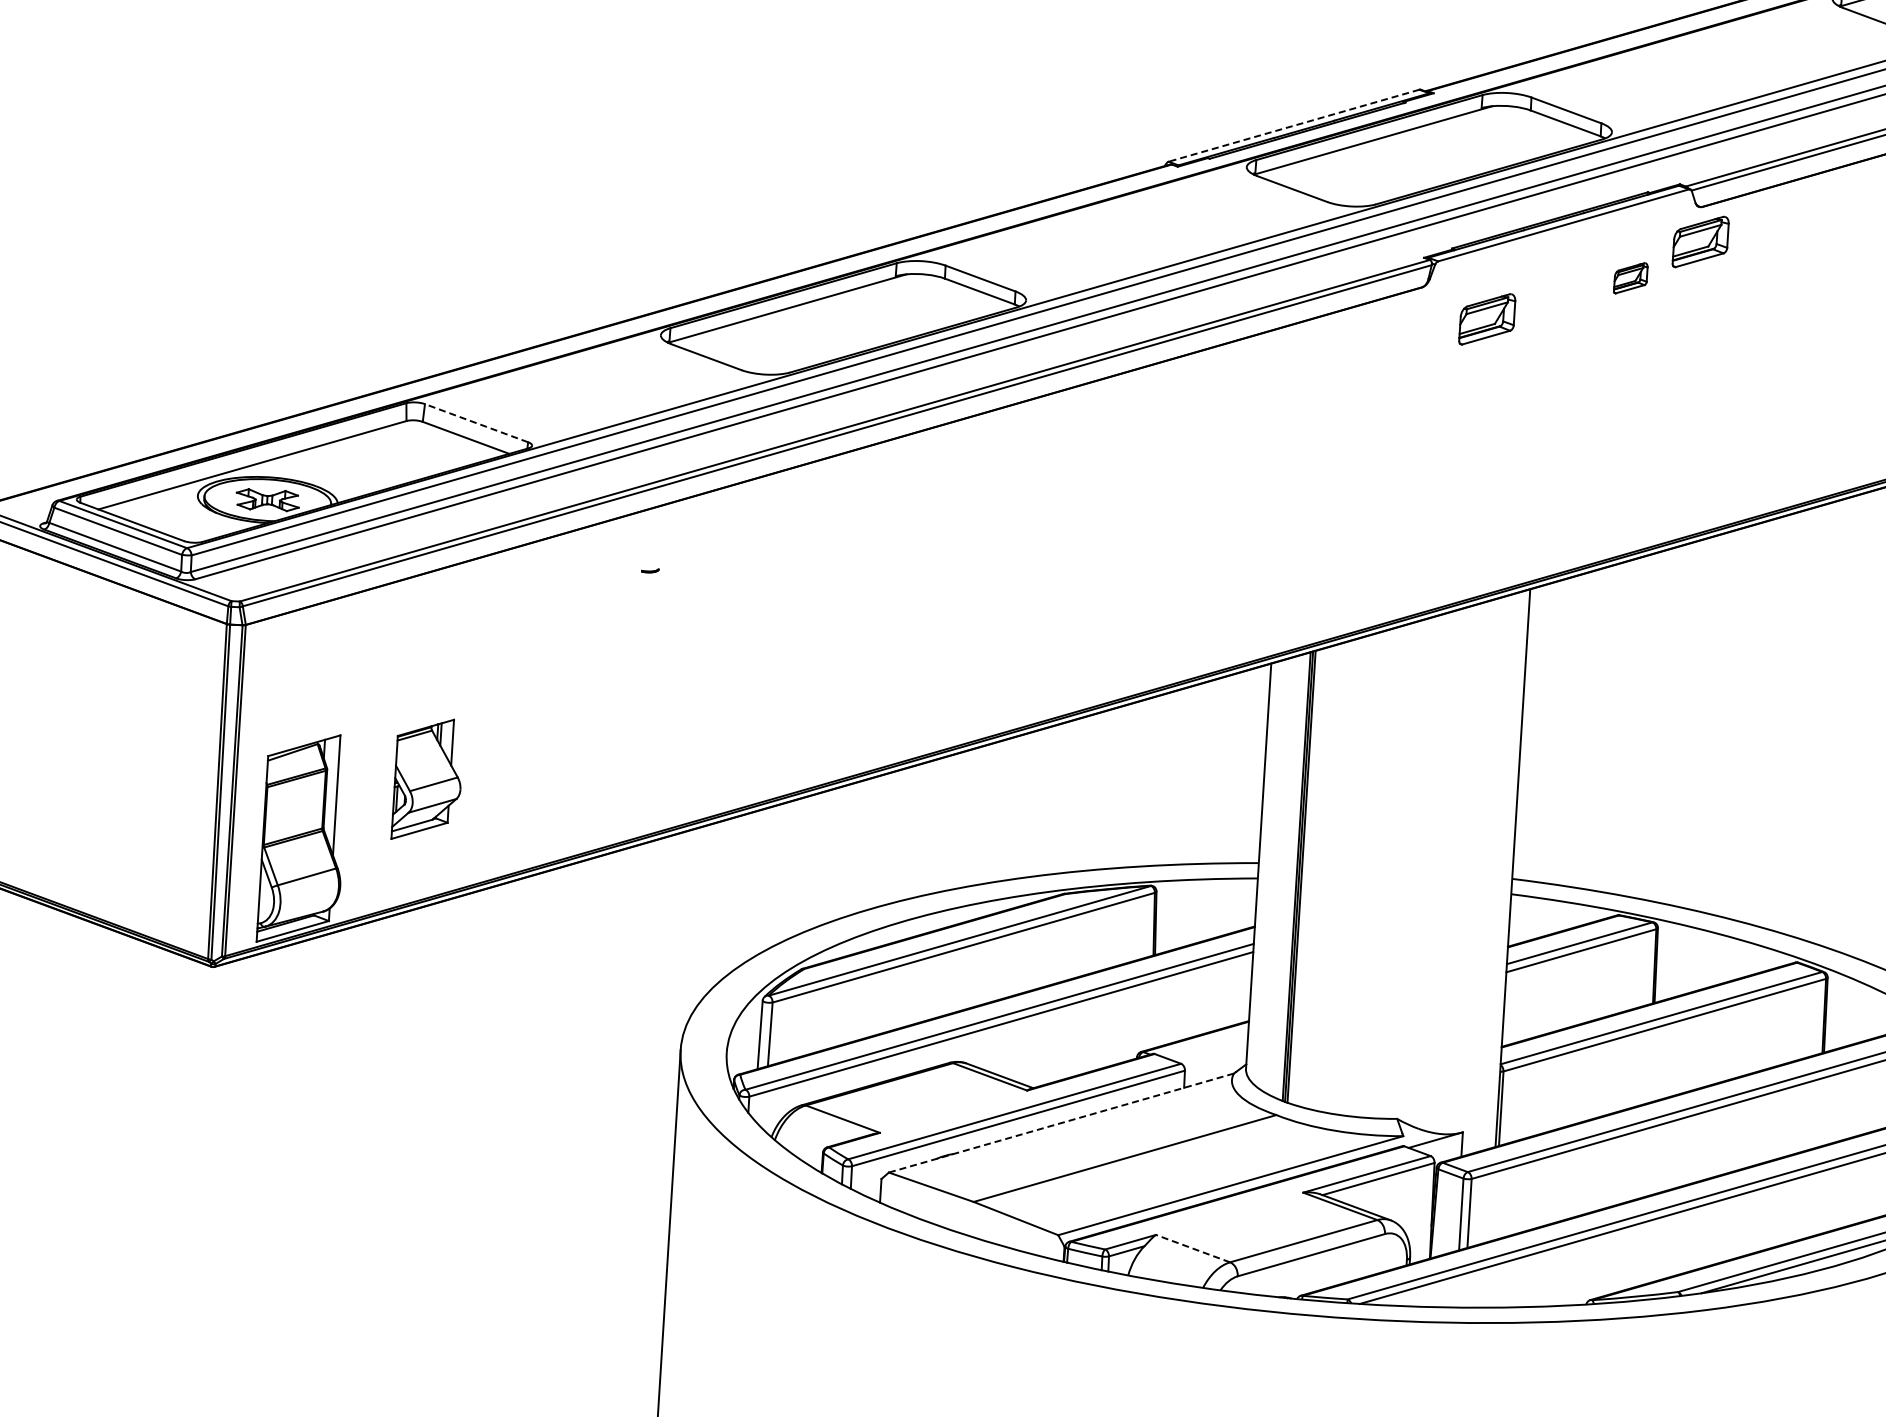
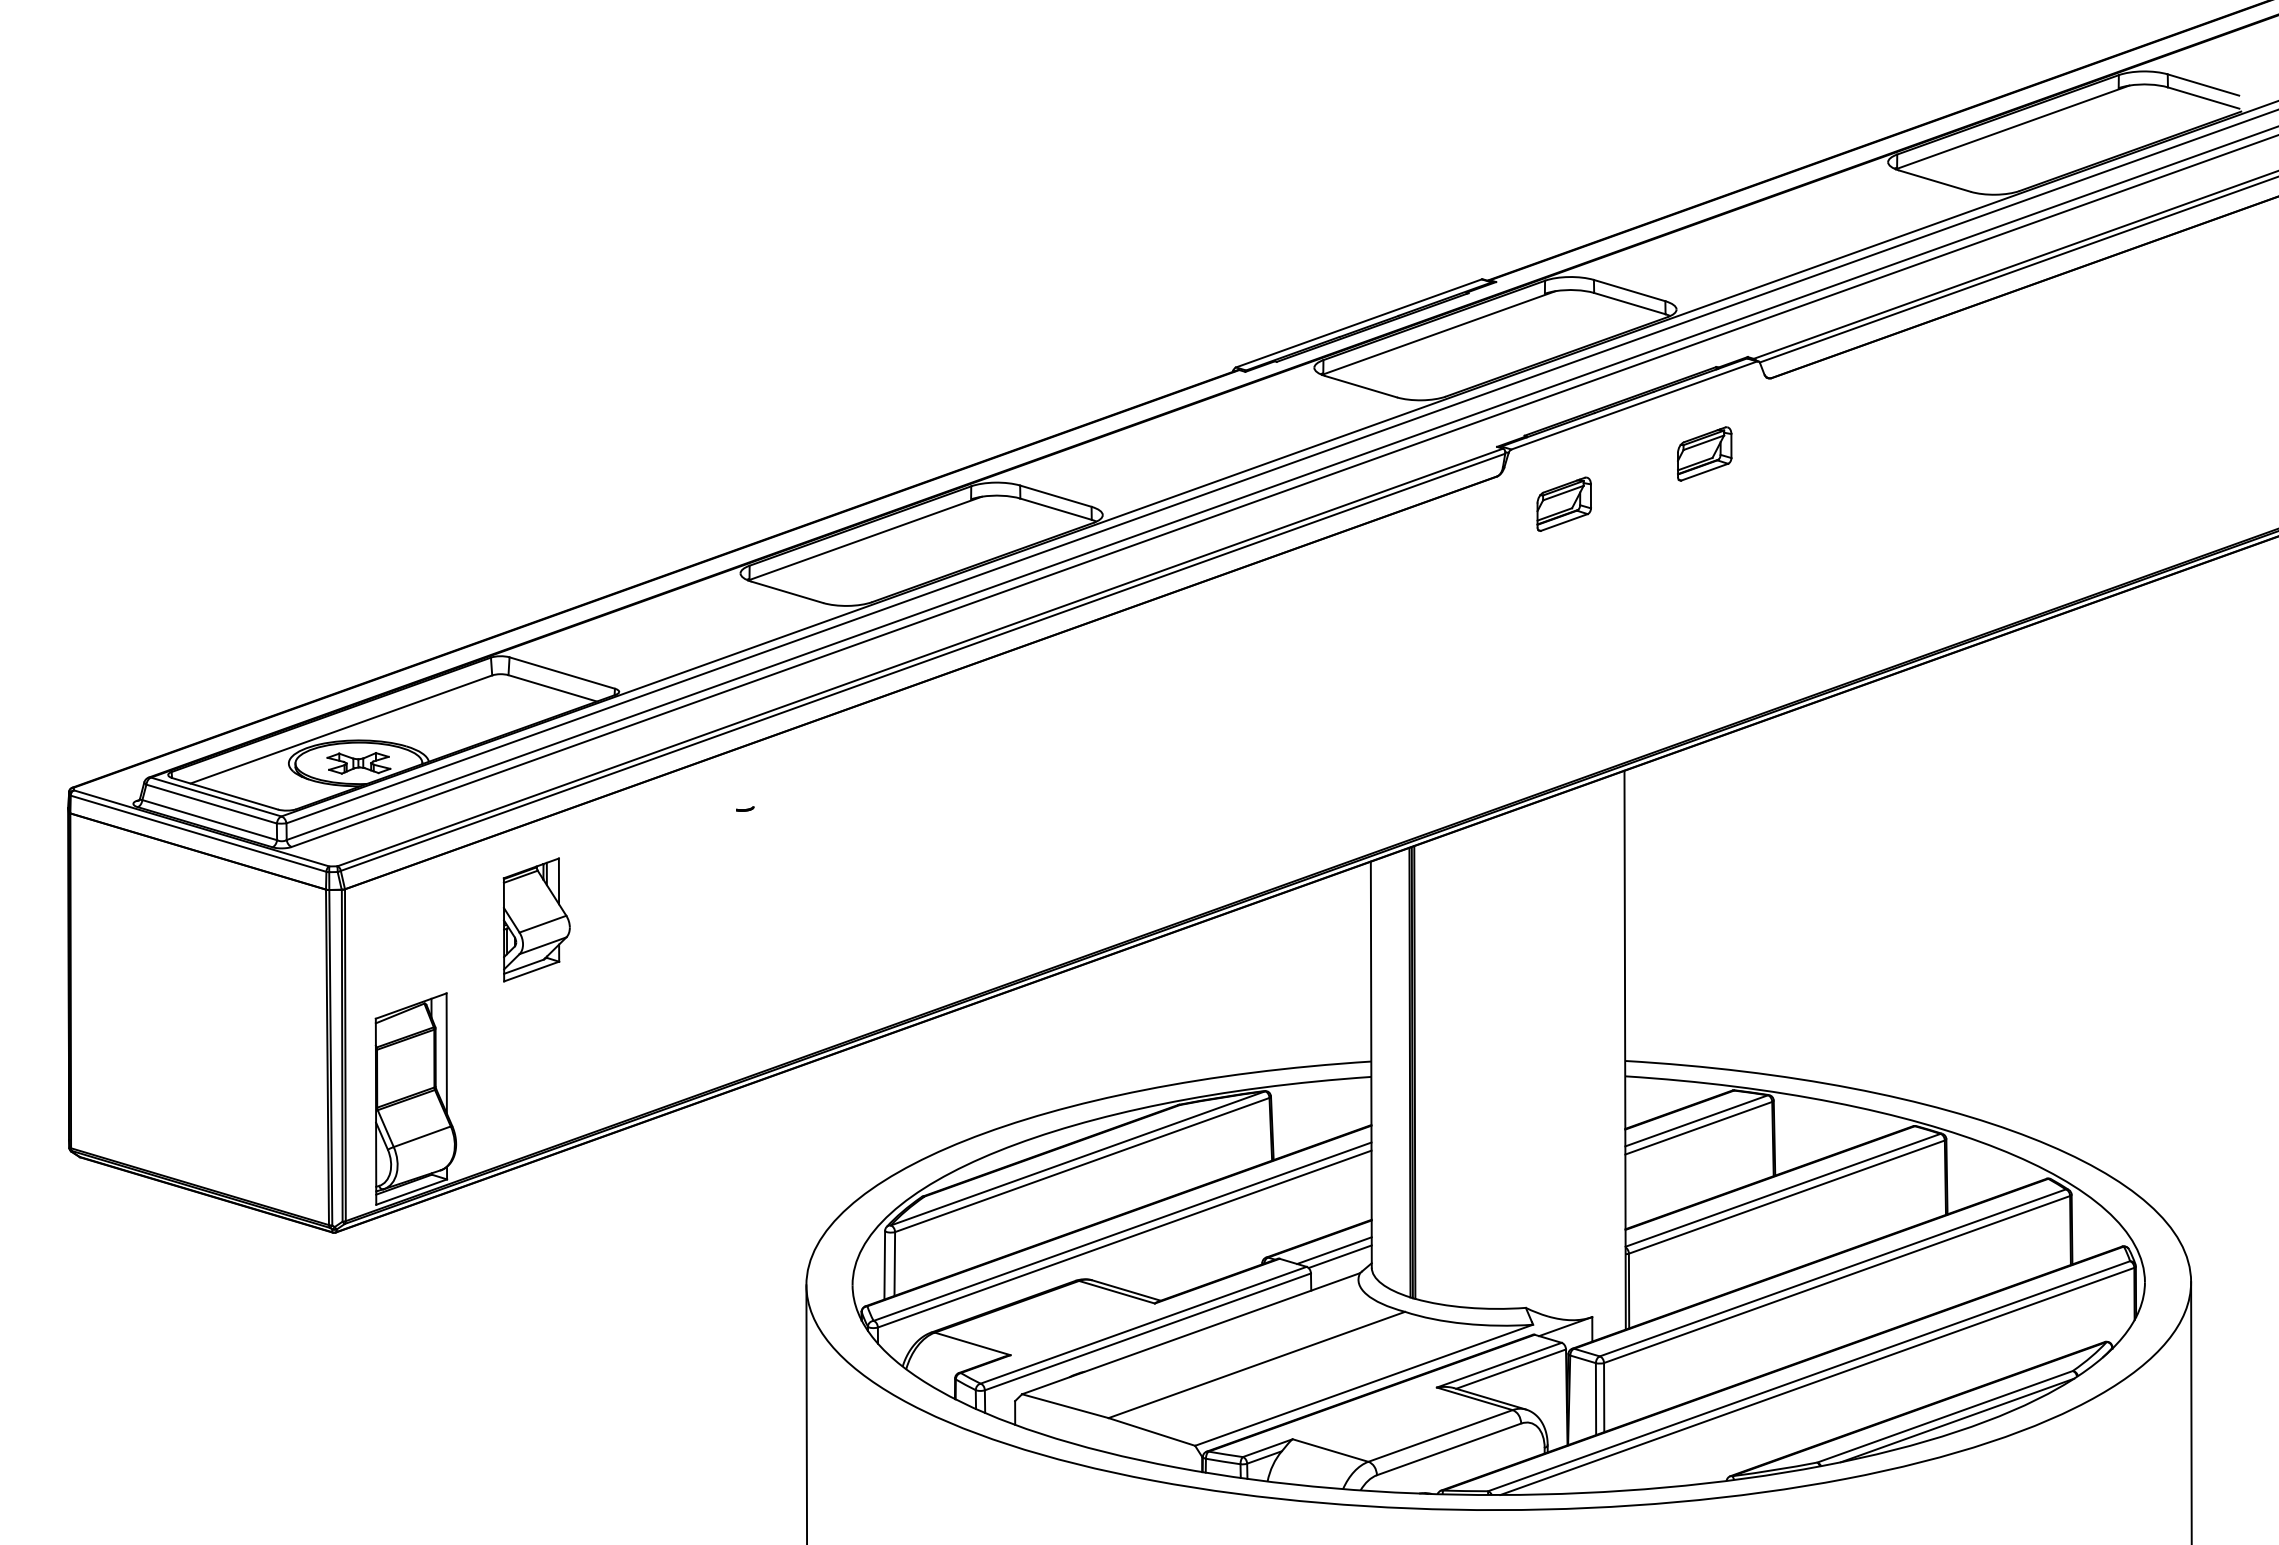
line: (1293, 125) -> (1358, 323), dashed -> solid
part: (1700, 241) -> (1771, 412), removed
part: (1630, 277) -> (1704, 453), size x1.67
line: (476, 423) -> (562, 673), dashed -> solid
part: (427, 779) -> (536, 919), moved
line: (1209, 1049) -> (1334, 1250), added
line: (1214, 1055) -> (1339, 1256), added
line: (1061, 1122) -> (1191, 1333), dashed -> solid
line: (1193, 1248) -> (1330, 1450), dashed -> solid

